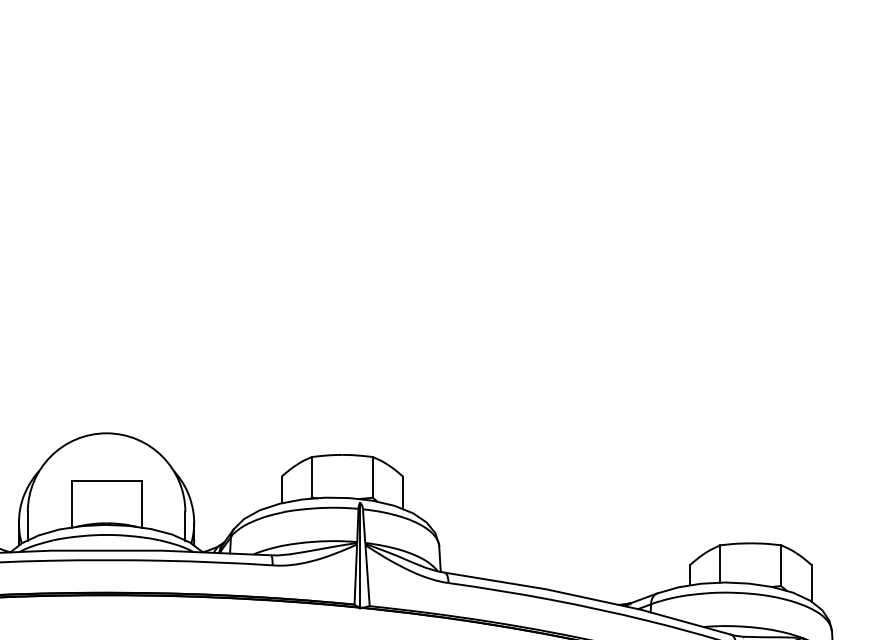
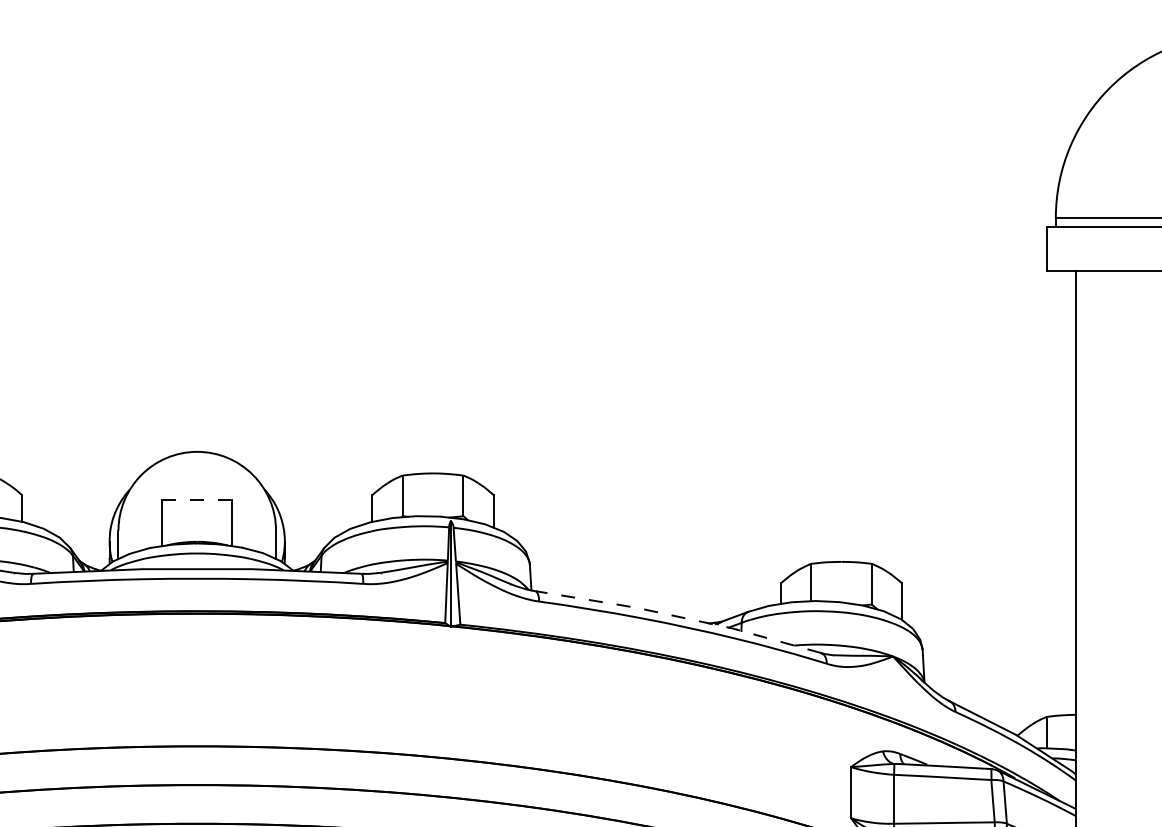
line: (106, 480) -> (197, 499), solid -> dashed
line: (588, 597) -> (679, 616), solid -> dashed

